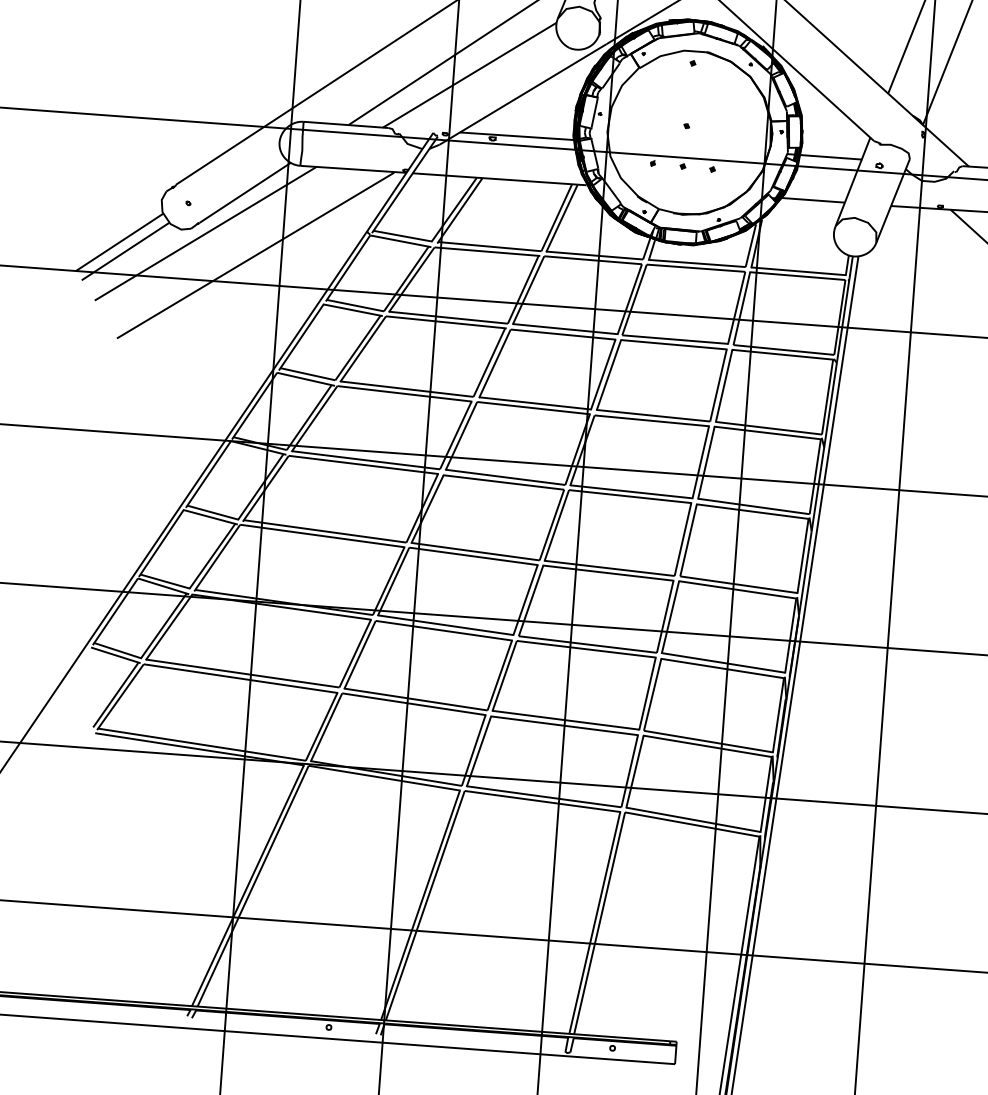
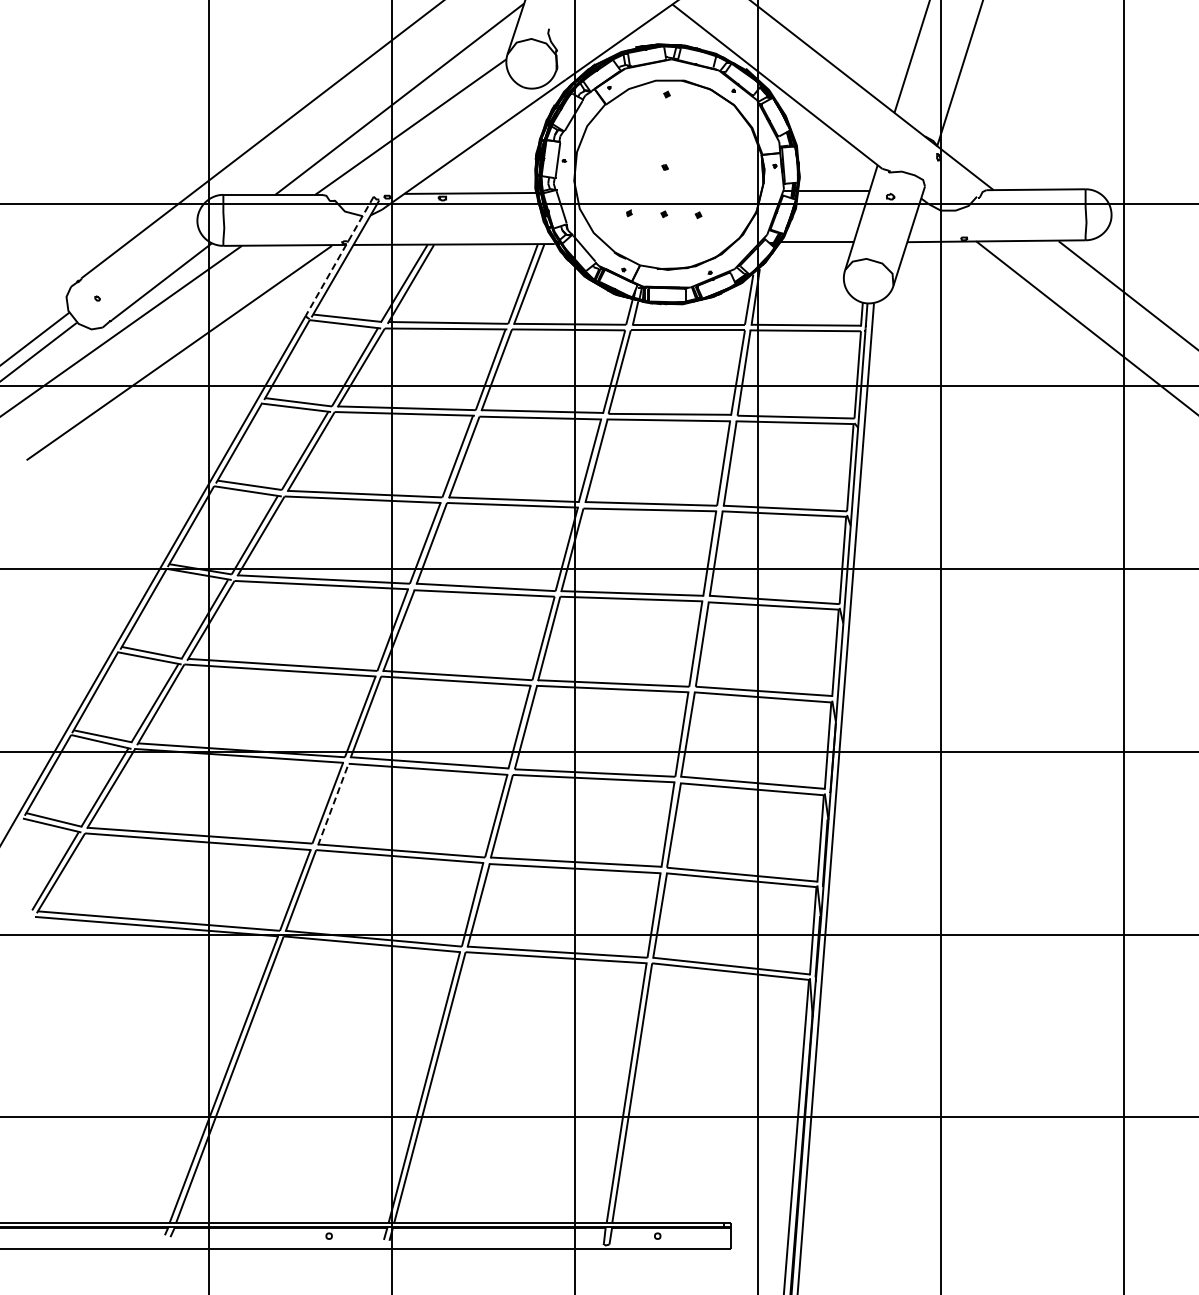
line: (399, 182) -> (339, 256), solid -> dashed
line: (360, 655) -> (333, 804), solid -> dashed

